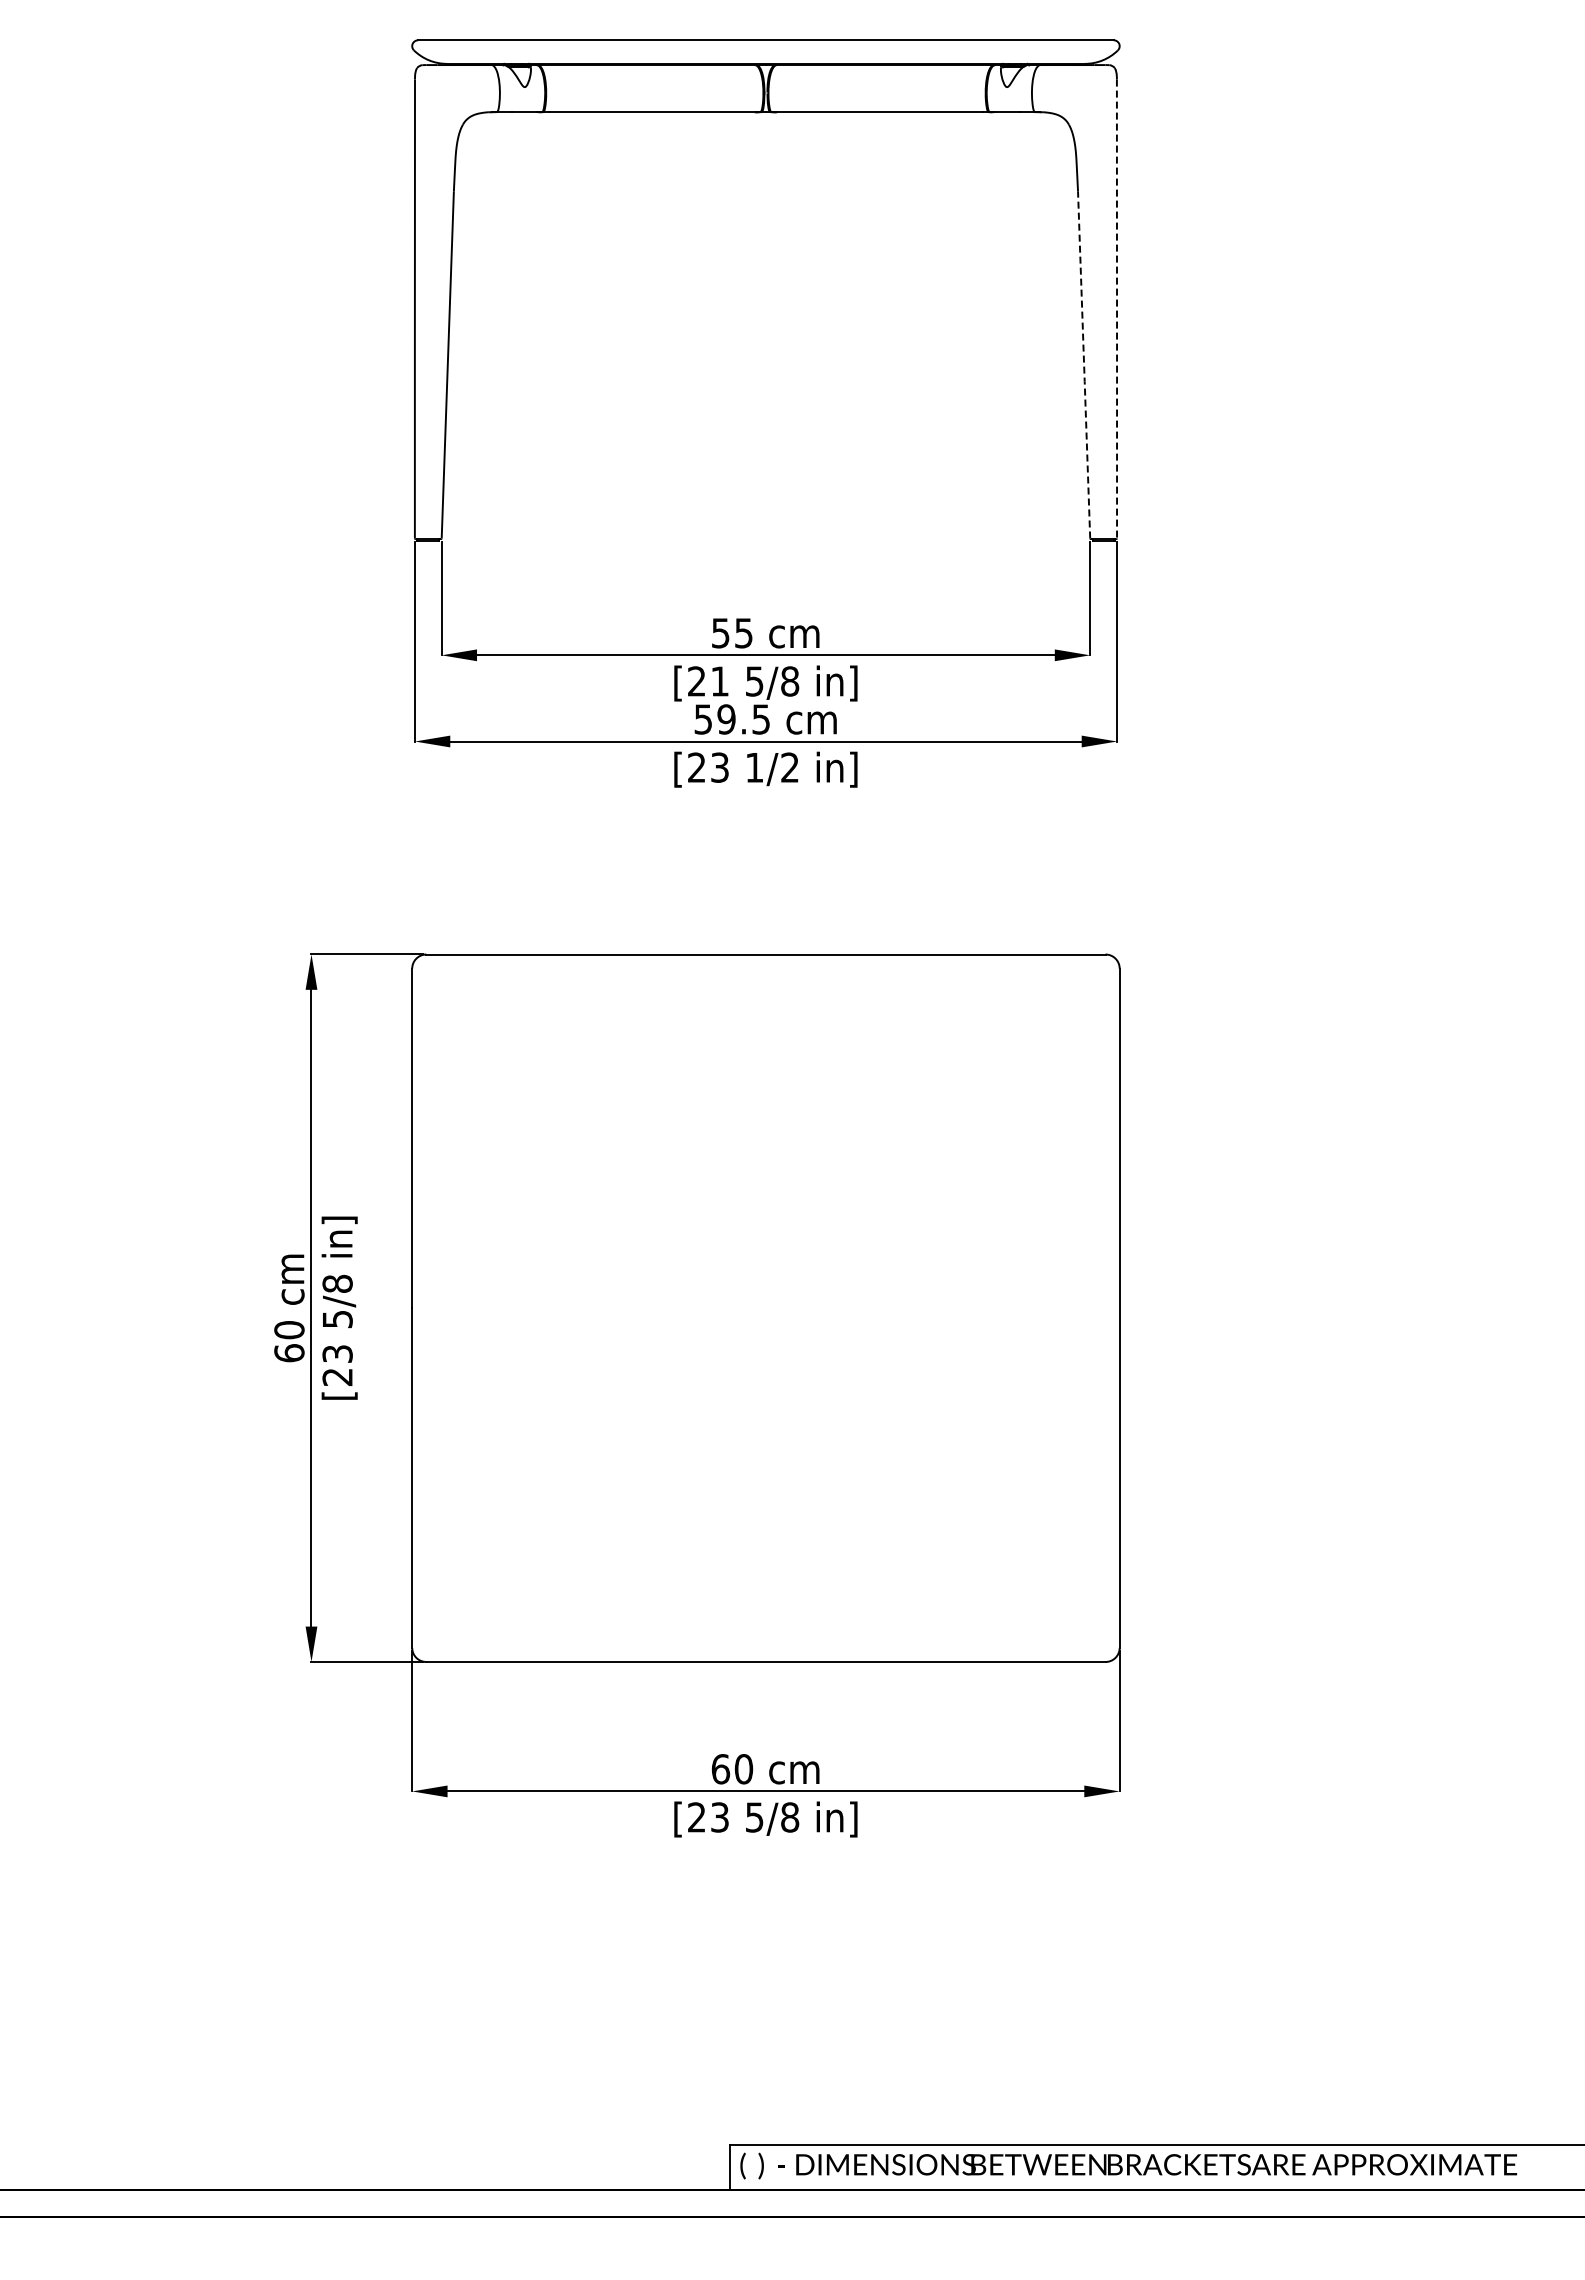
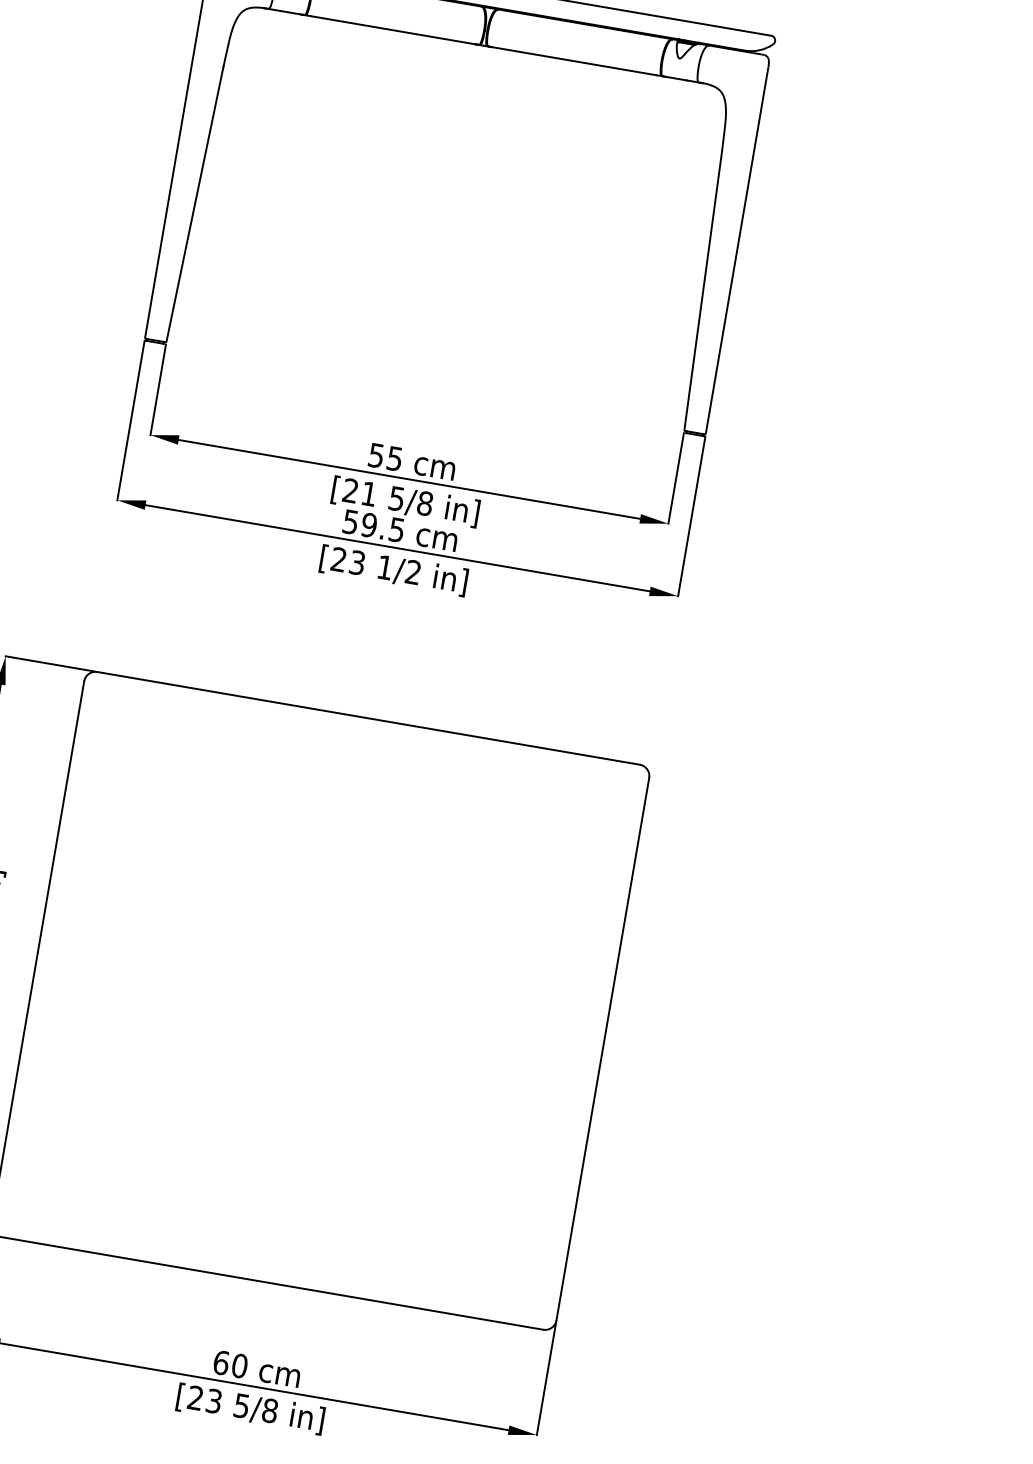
line: (1117, 309) -> (737, 251), dashed -> solid
line: (1084, 365) -> (703, 291), dashed -> solid

